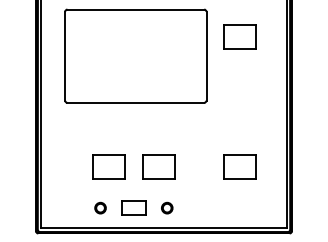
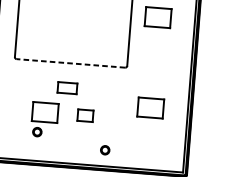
line: (135, 102) -> (70, 63), solid -> dashed
part: (158, 166) -> (84, 115), size x0.6
part: (239, 166) -> (150, 107), moved
part: (100, 207) -> (37, 131), moved
part: (133, 207) -> (67, 87), moved
part: (167, 207) -> (105, 149), moved

